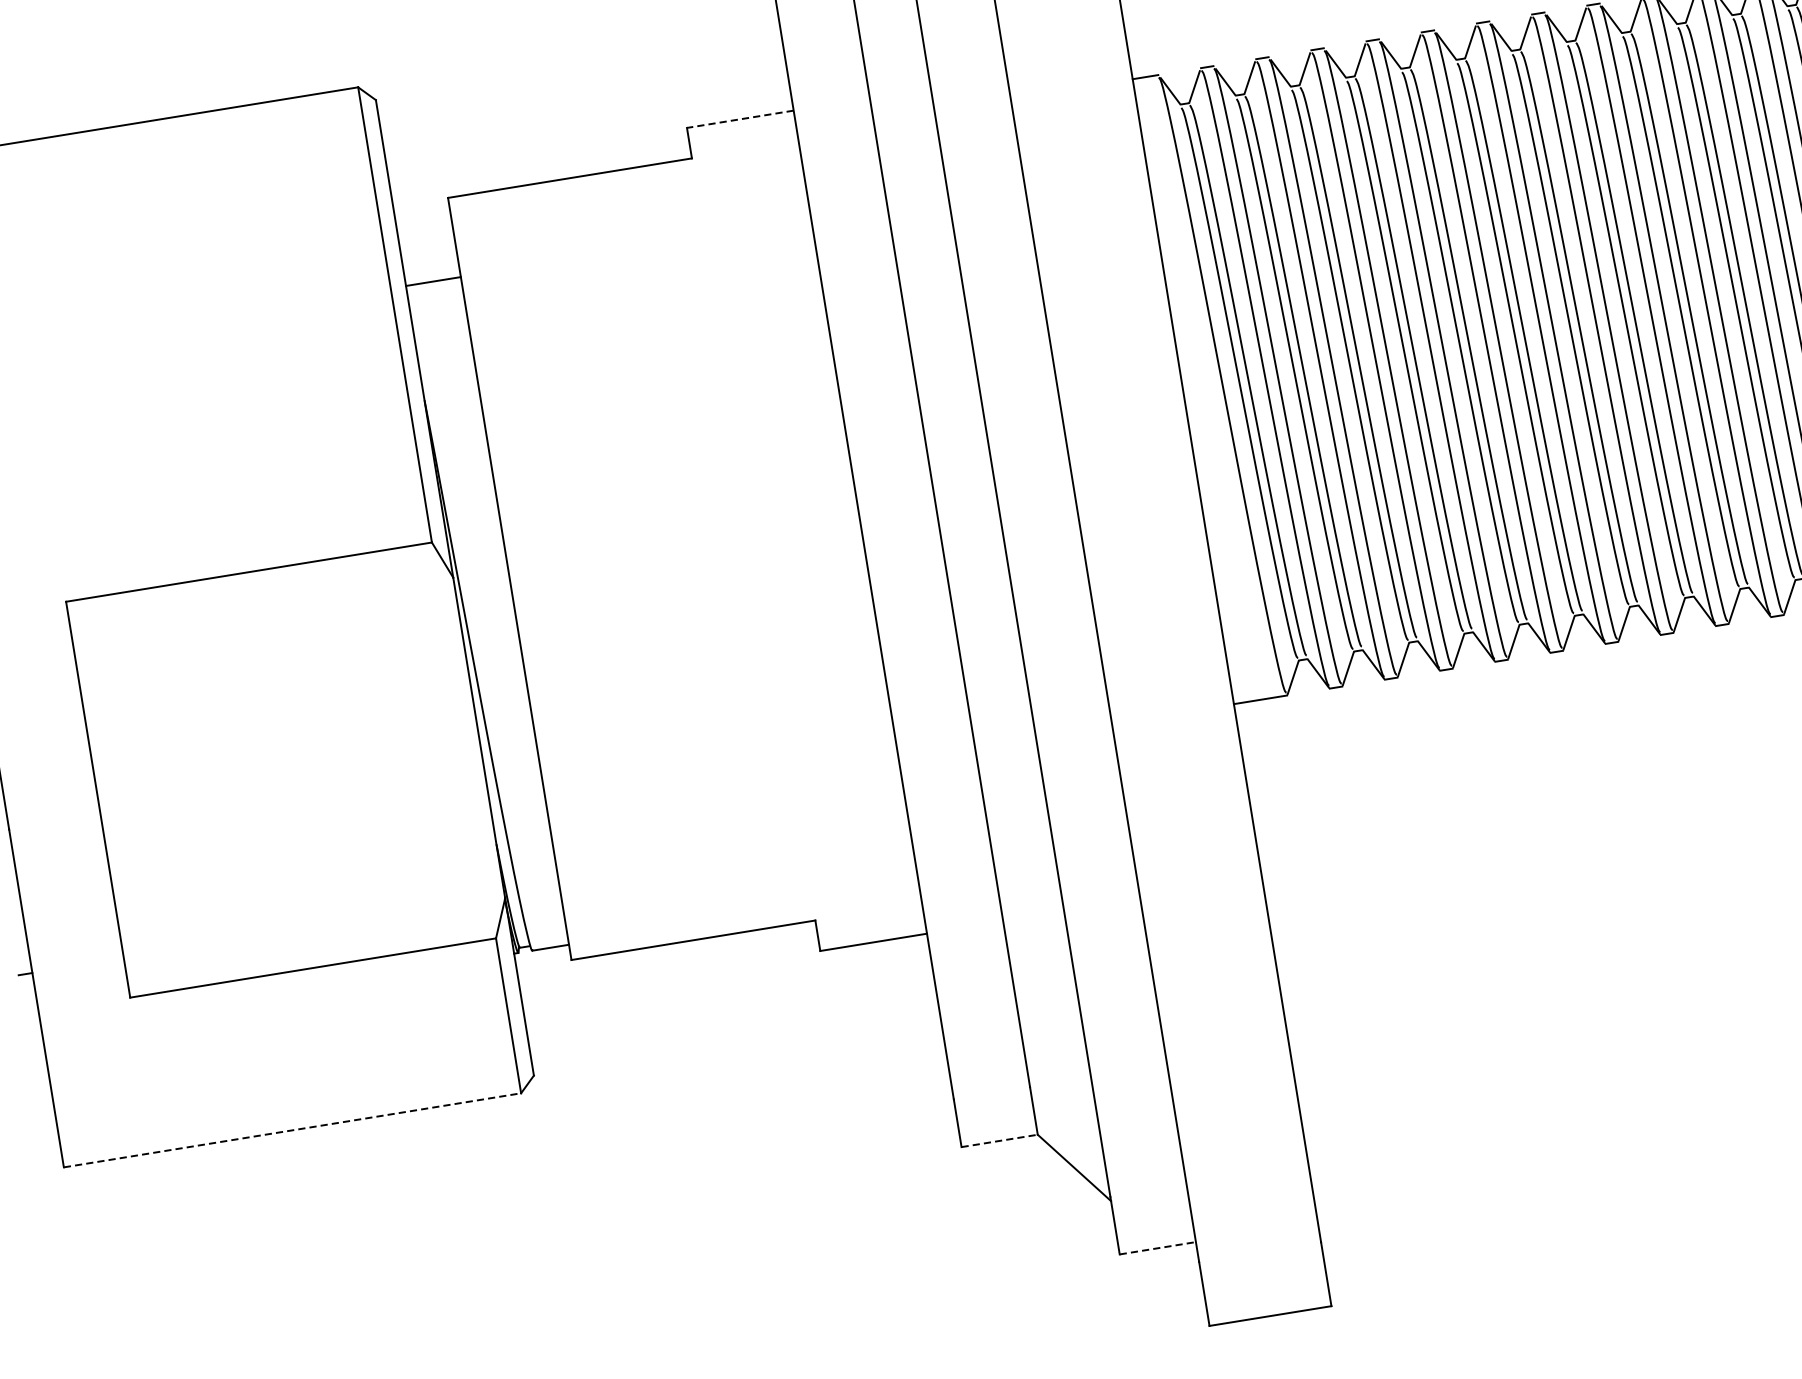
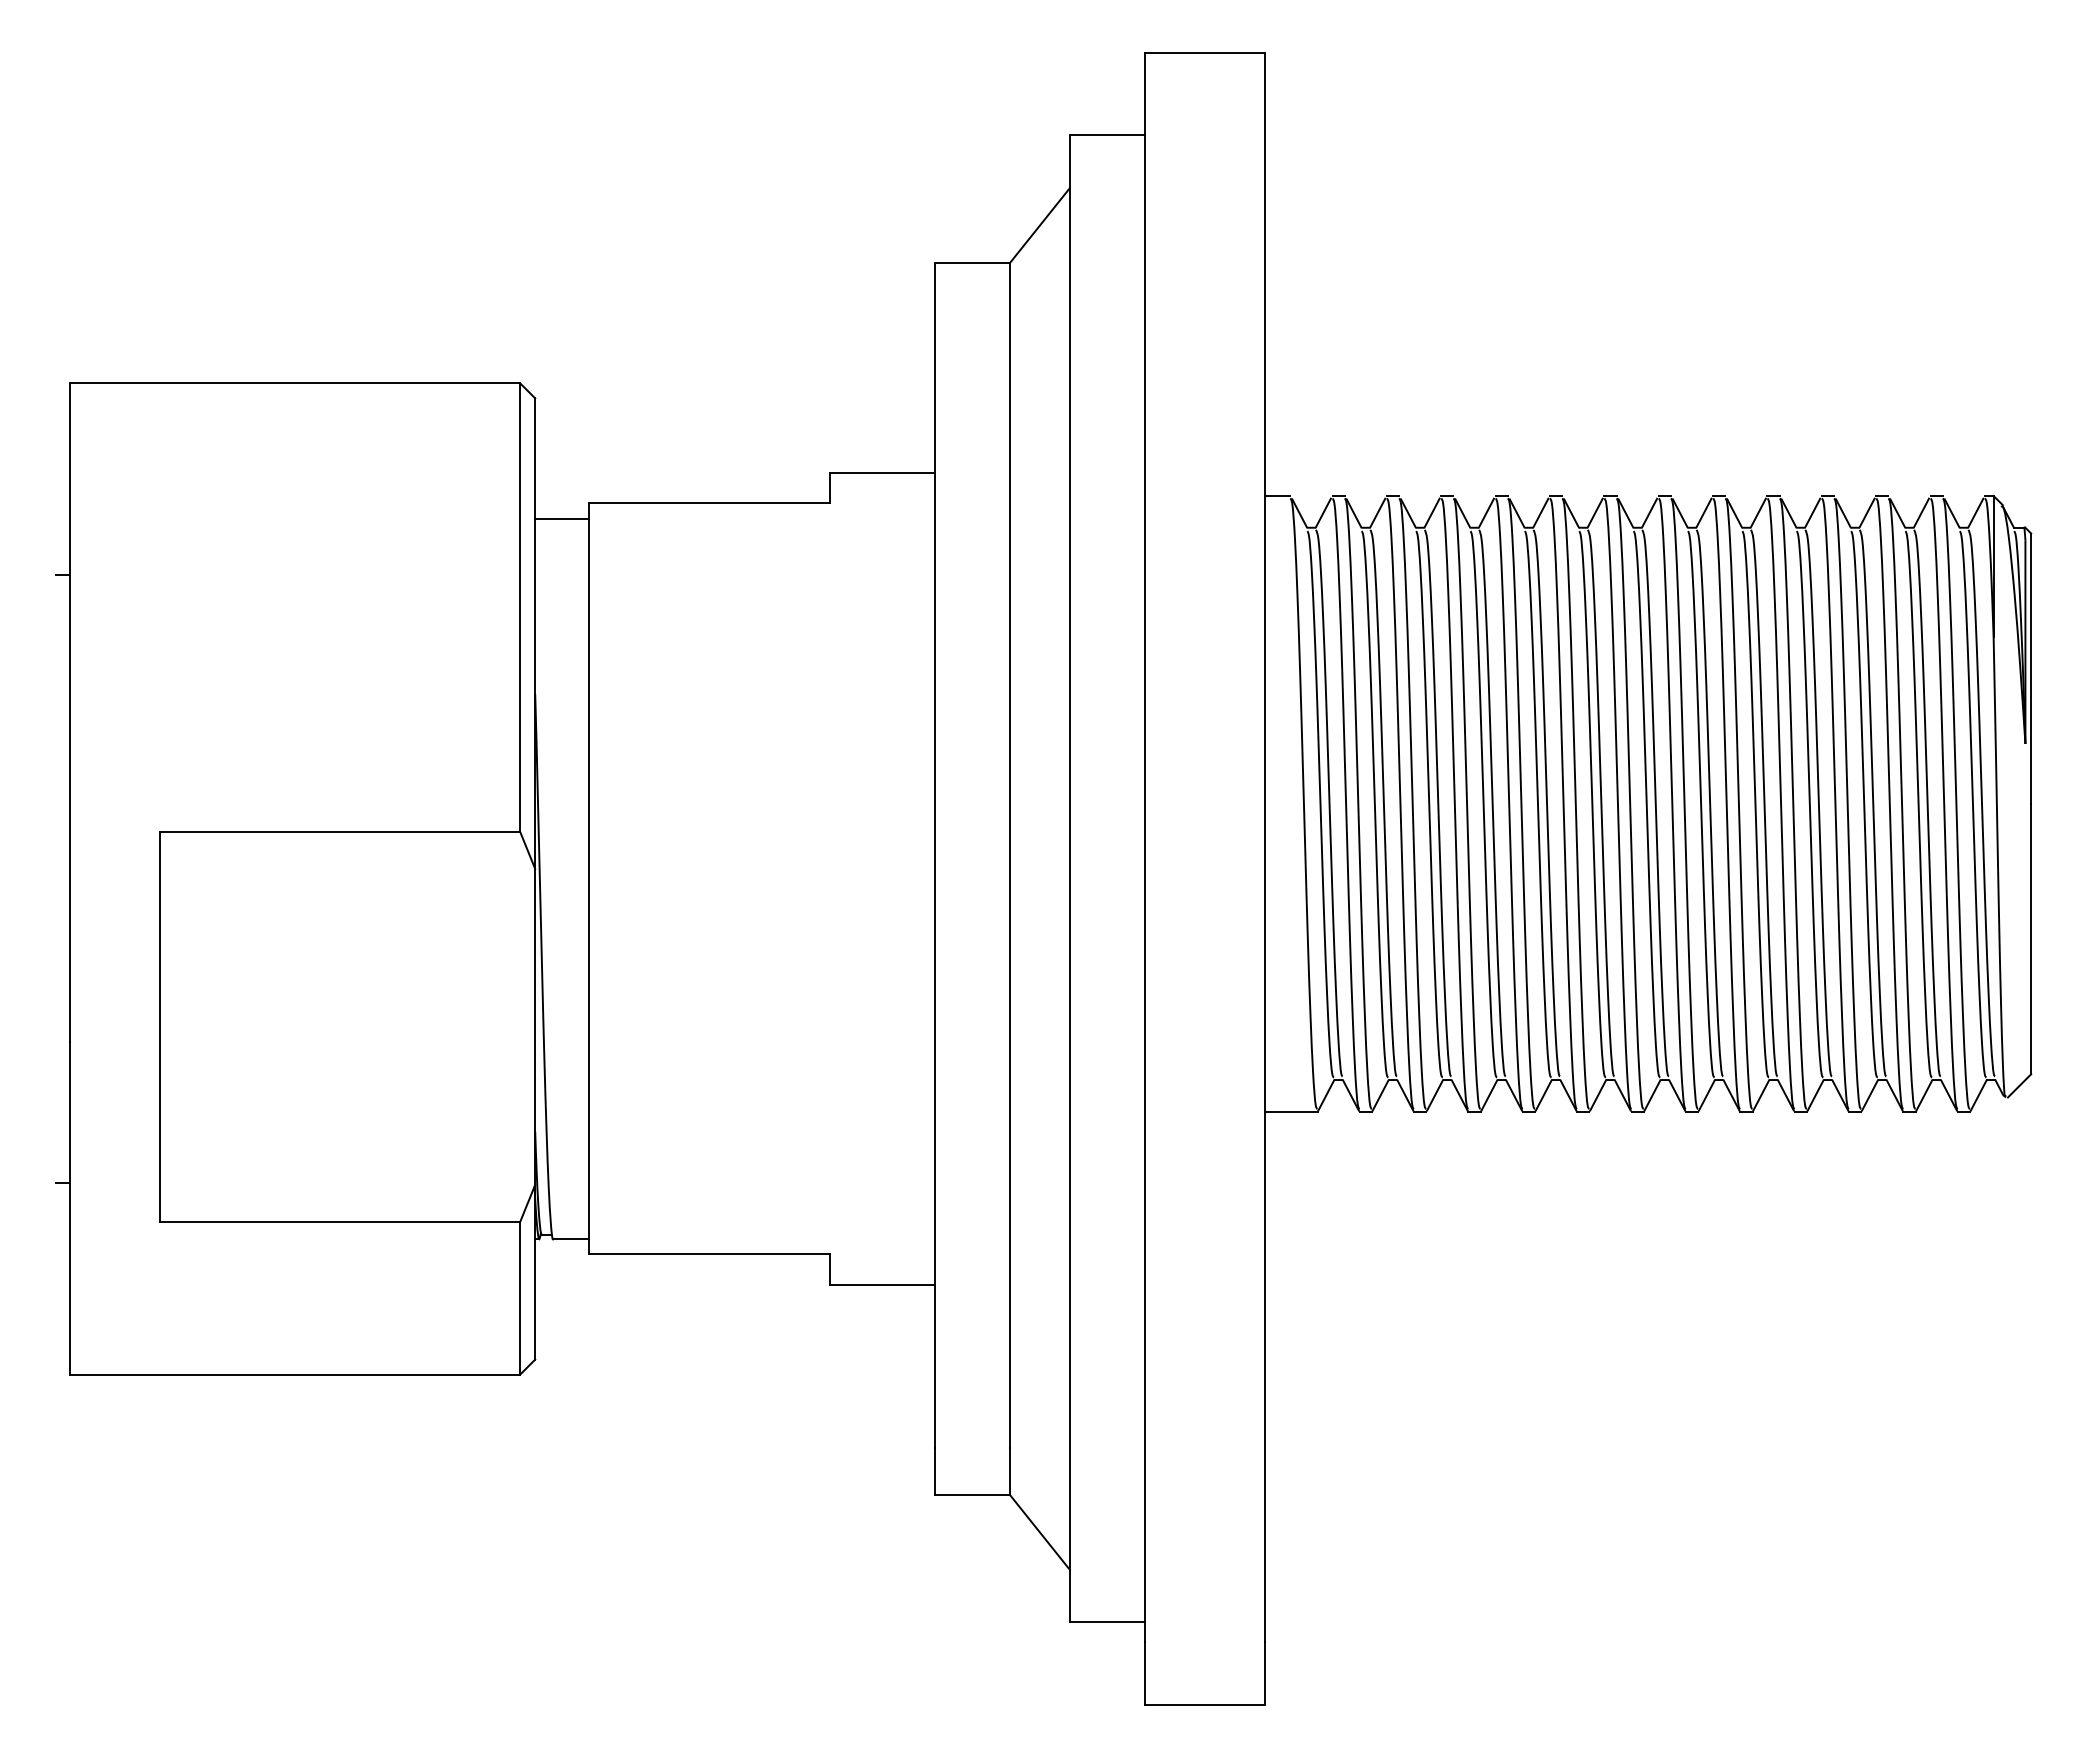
line: (740, 119) -> (882, 473), dashed -> solid
line: (433, 281) -> (562, 518), moved
line: (293, 1130) -> (295, 1374), dashed -> solid
line: (999, 1140) -> (972, 1494), dashed -> solid
line: (1157, 1248) -> (1107, 1622), dashed -> solid

